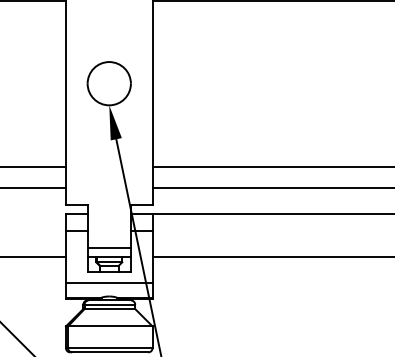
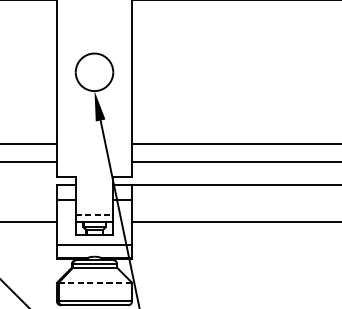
line: (109, 248) -> (94, 215), solid -> dashed
line: (110, 326) -> (95, 282), solid -> dashed

